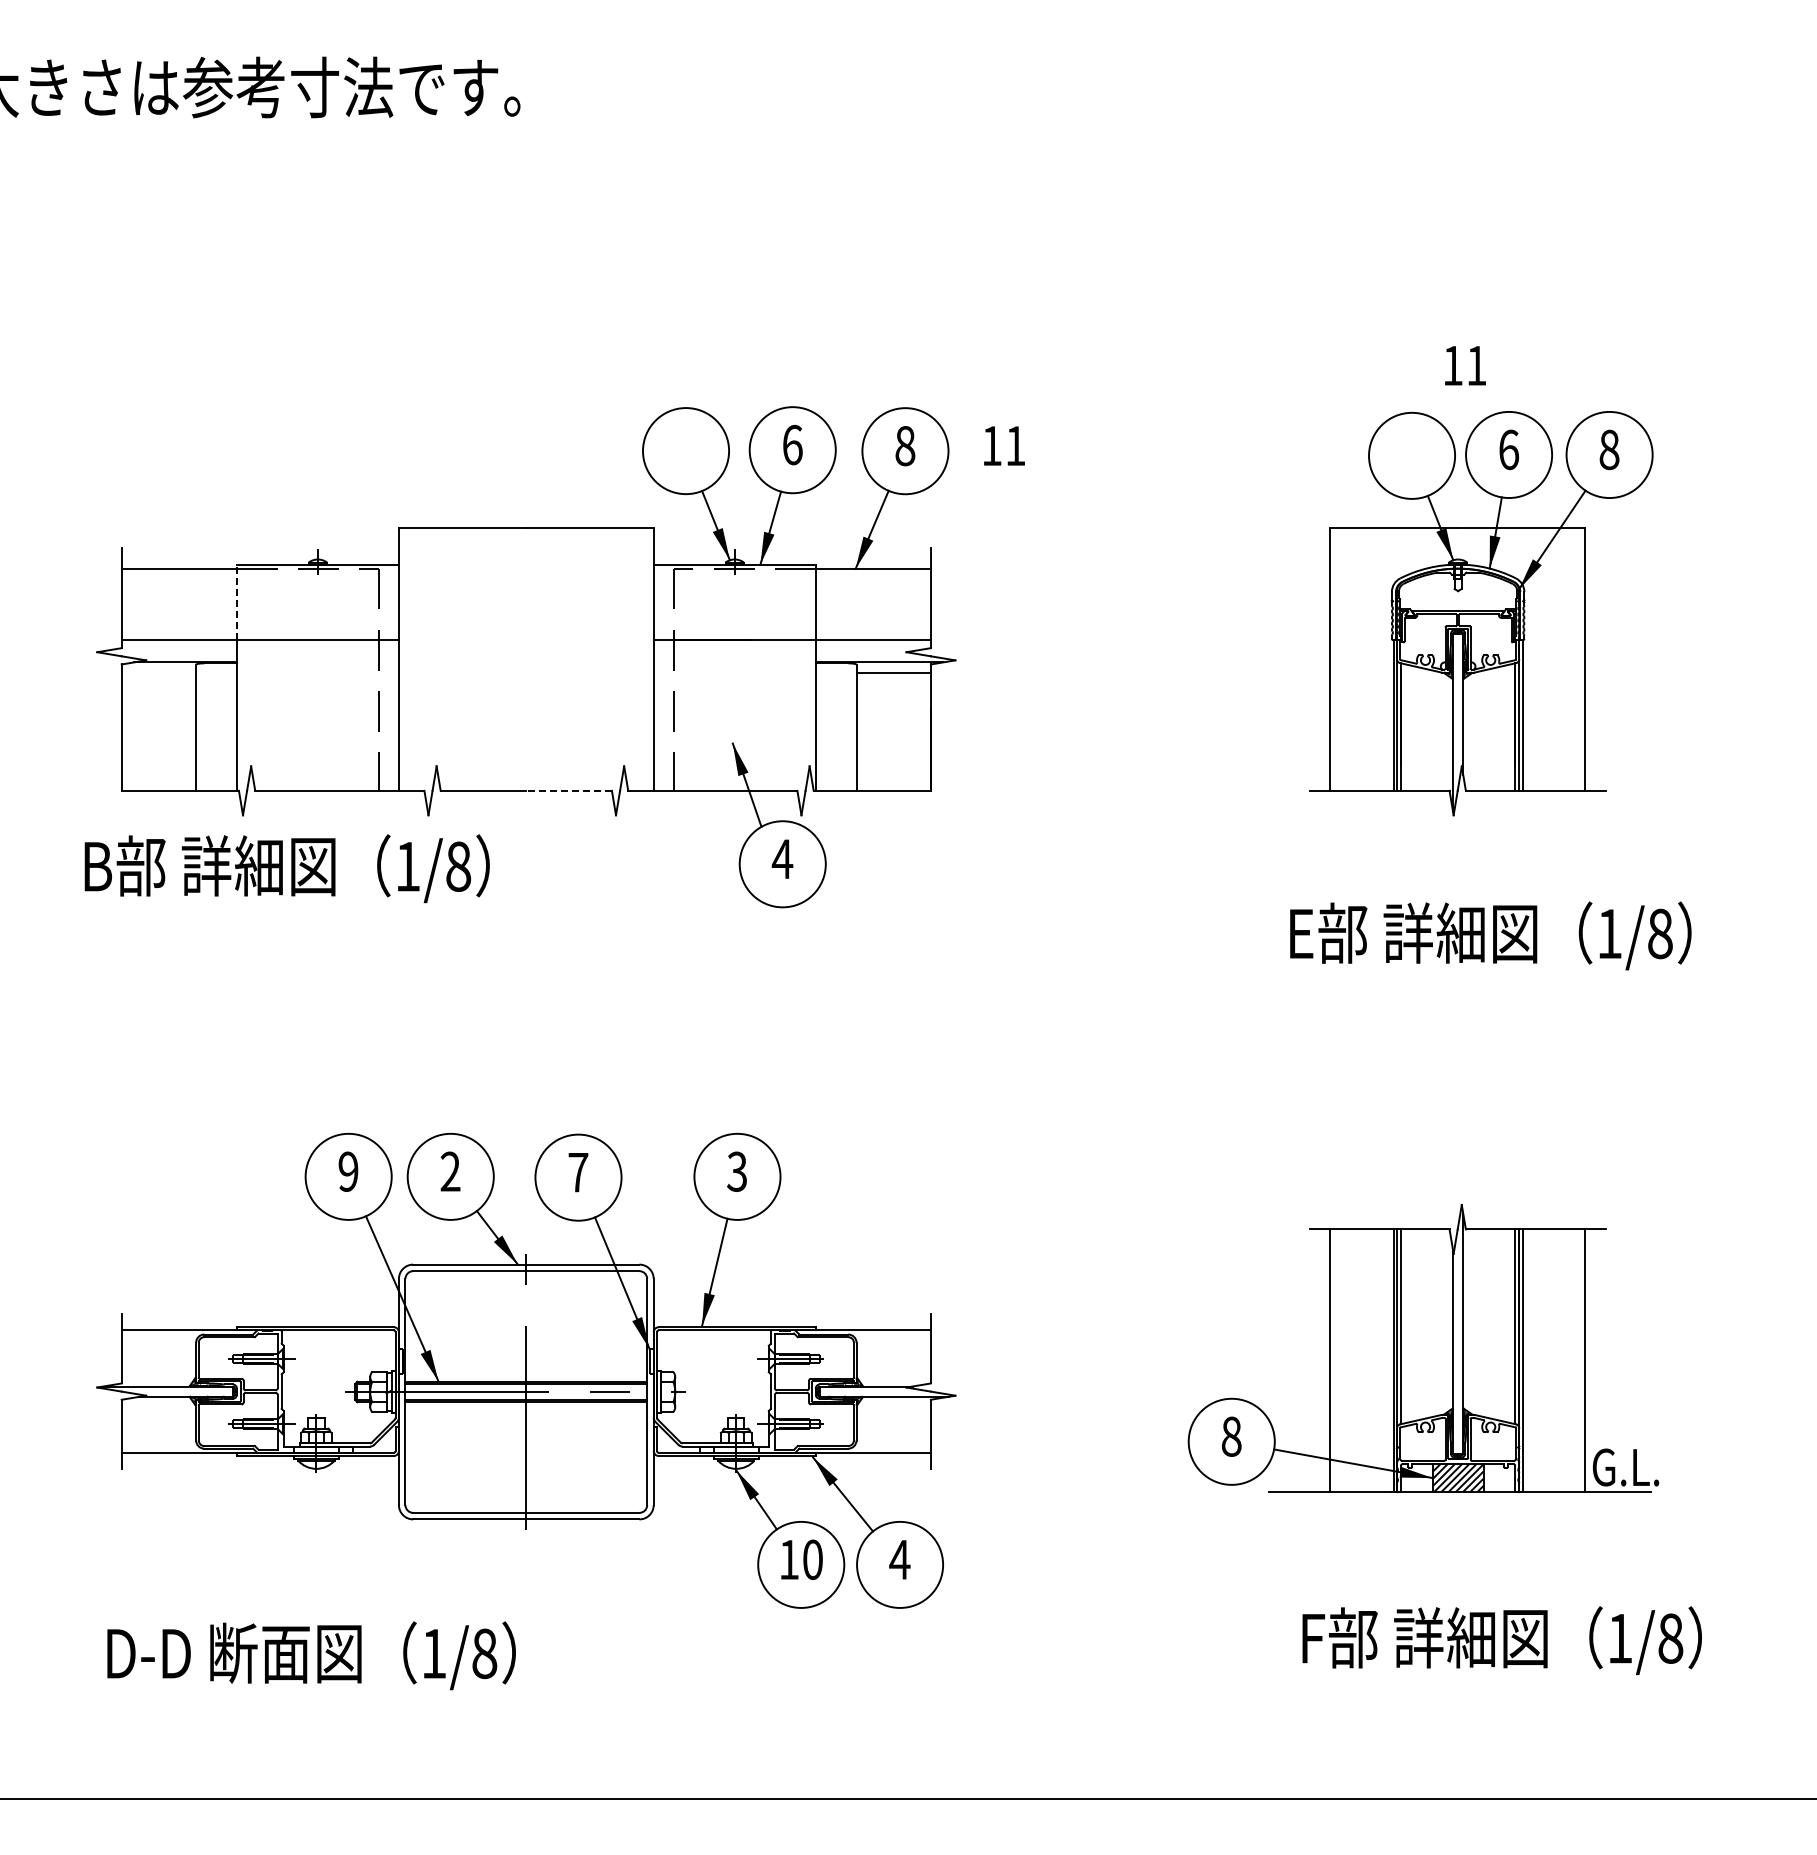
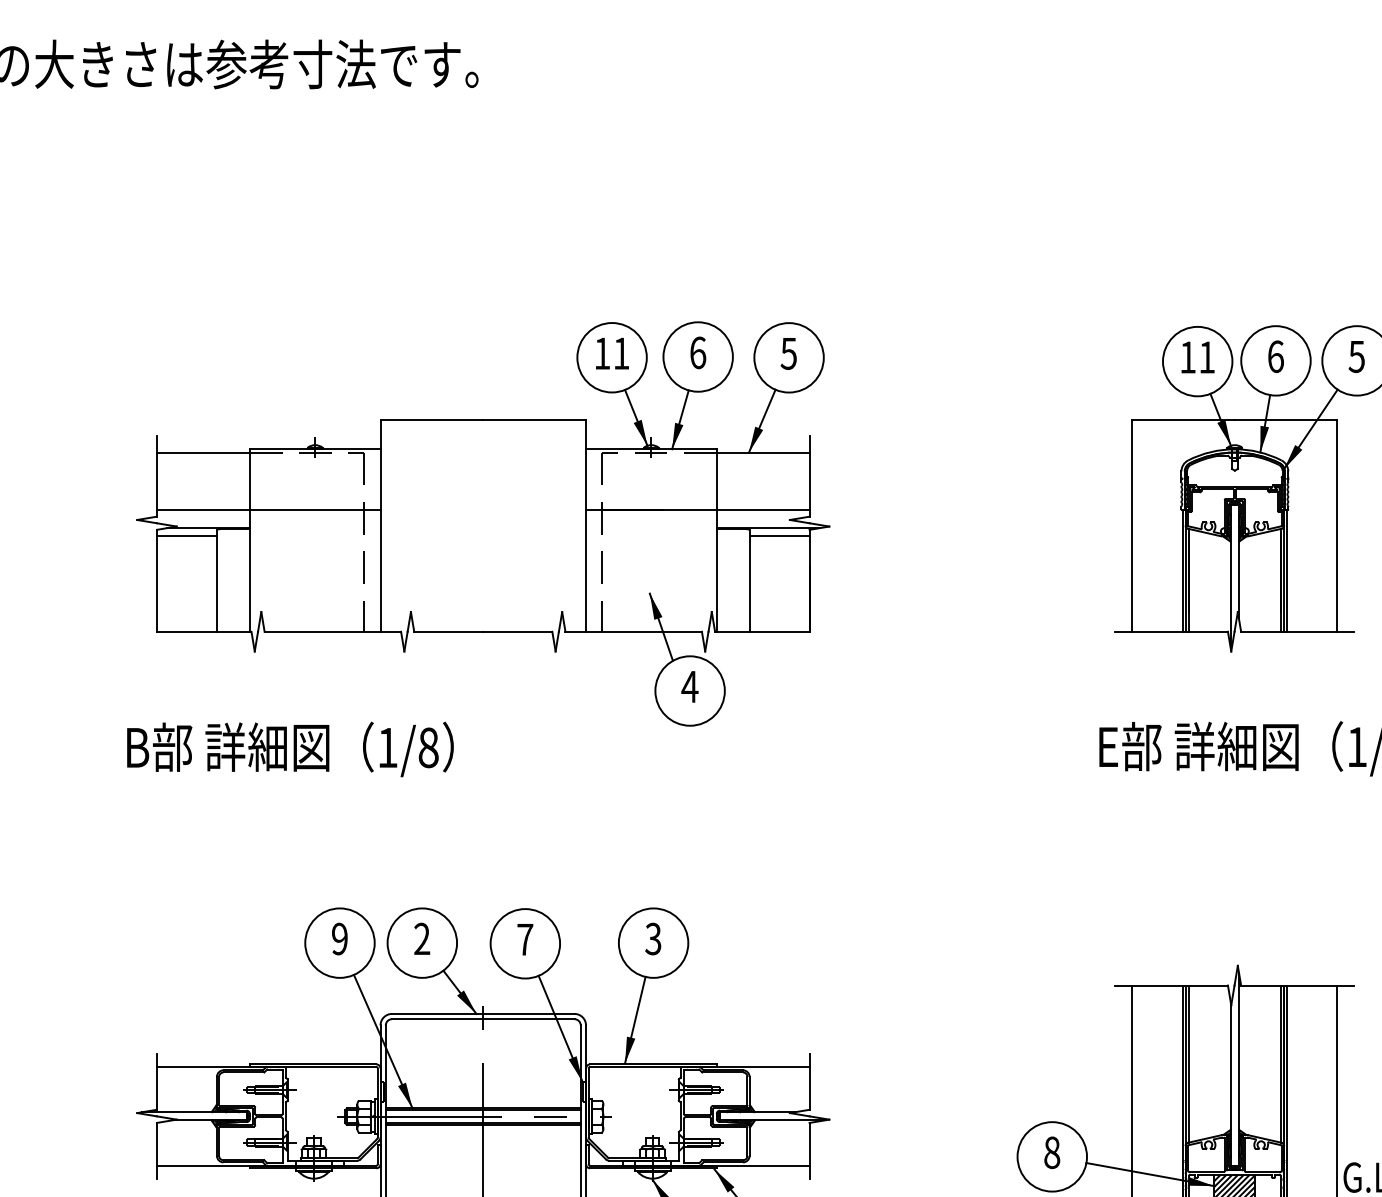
text: (1465, 365) -> (1198, 357), moved
text: (1004, 445) -> (612, 353), moved
text: (905, 446) -> (789, 354), 8 -> 5
text: (1609, 449) -> (1356, 356), 8 -> 5
line: (236, 602) -> (249, 479), dashed -> solid
line: (158, 672) -> (186, 536), added
line: (569, 790) -> (518, 631), dashed -> solid
text: (286, 868) -> (289, 749), moved

